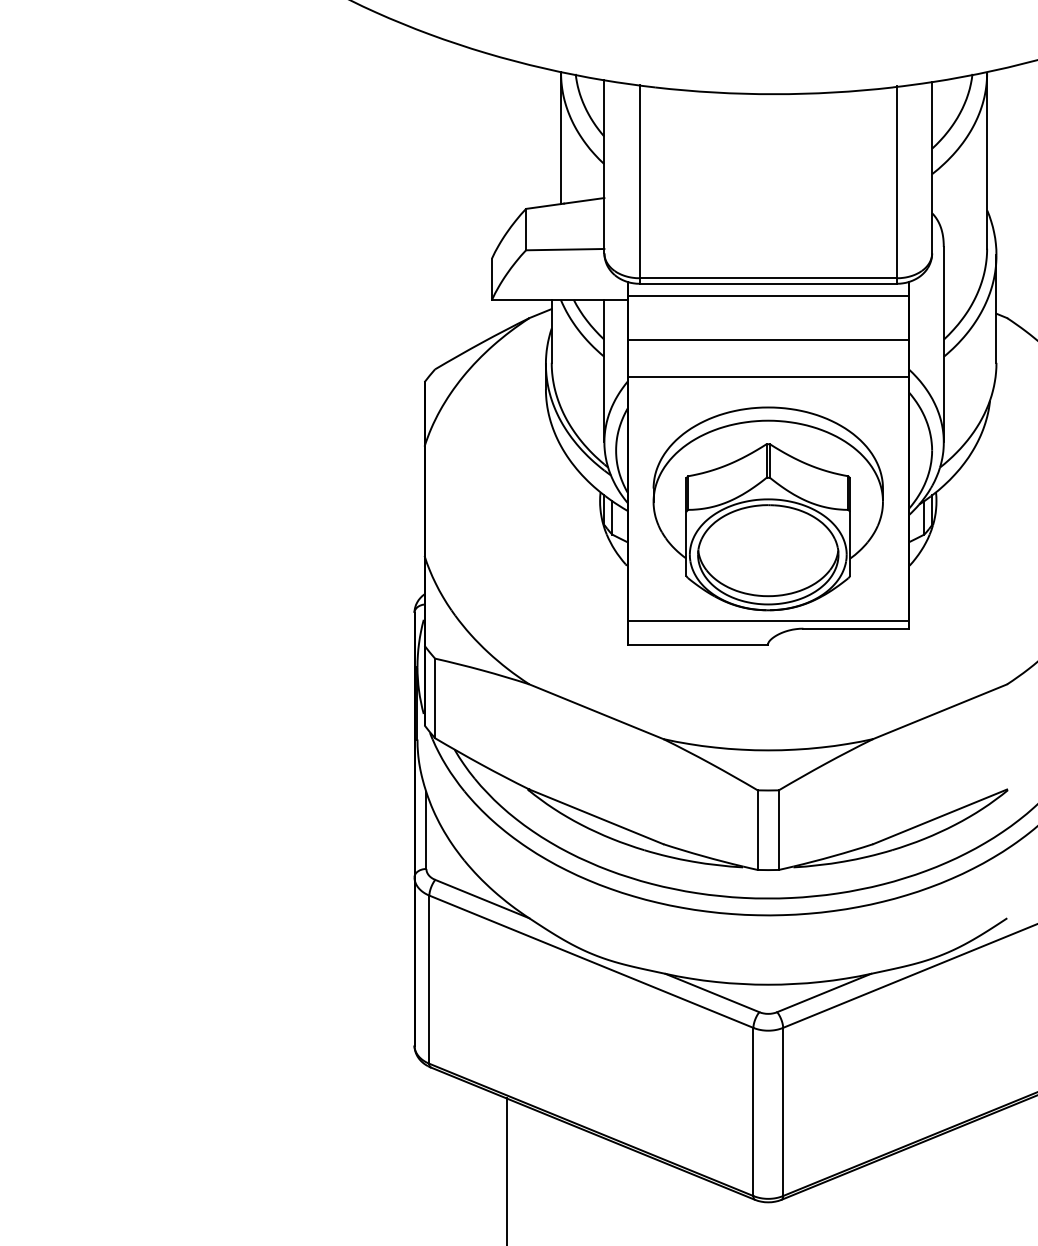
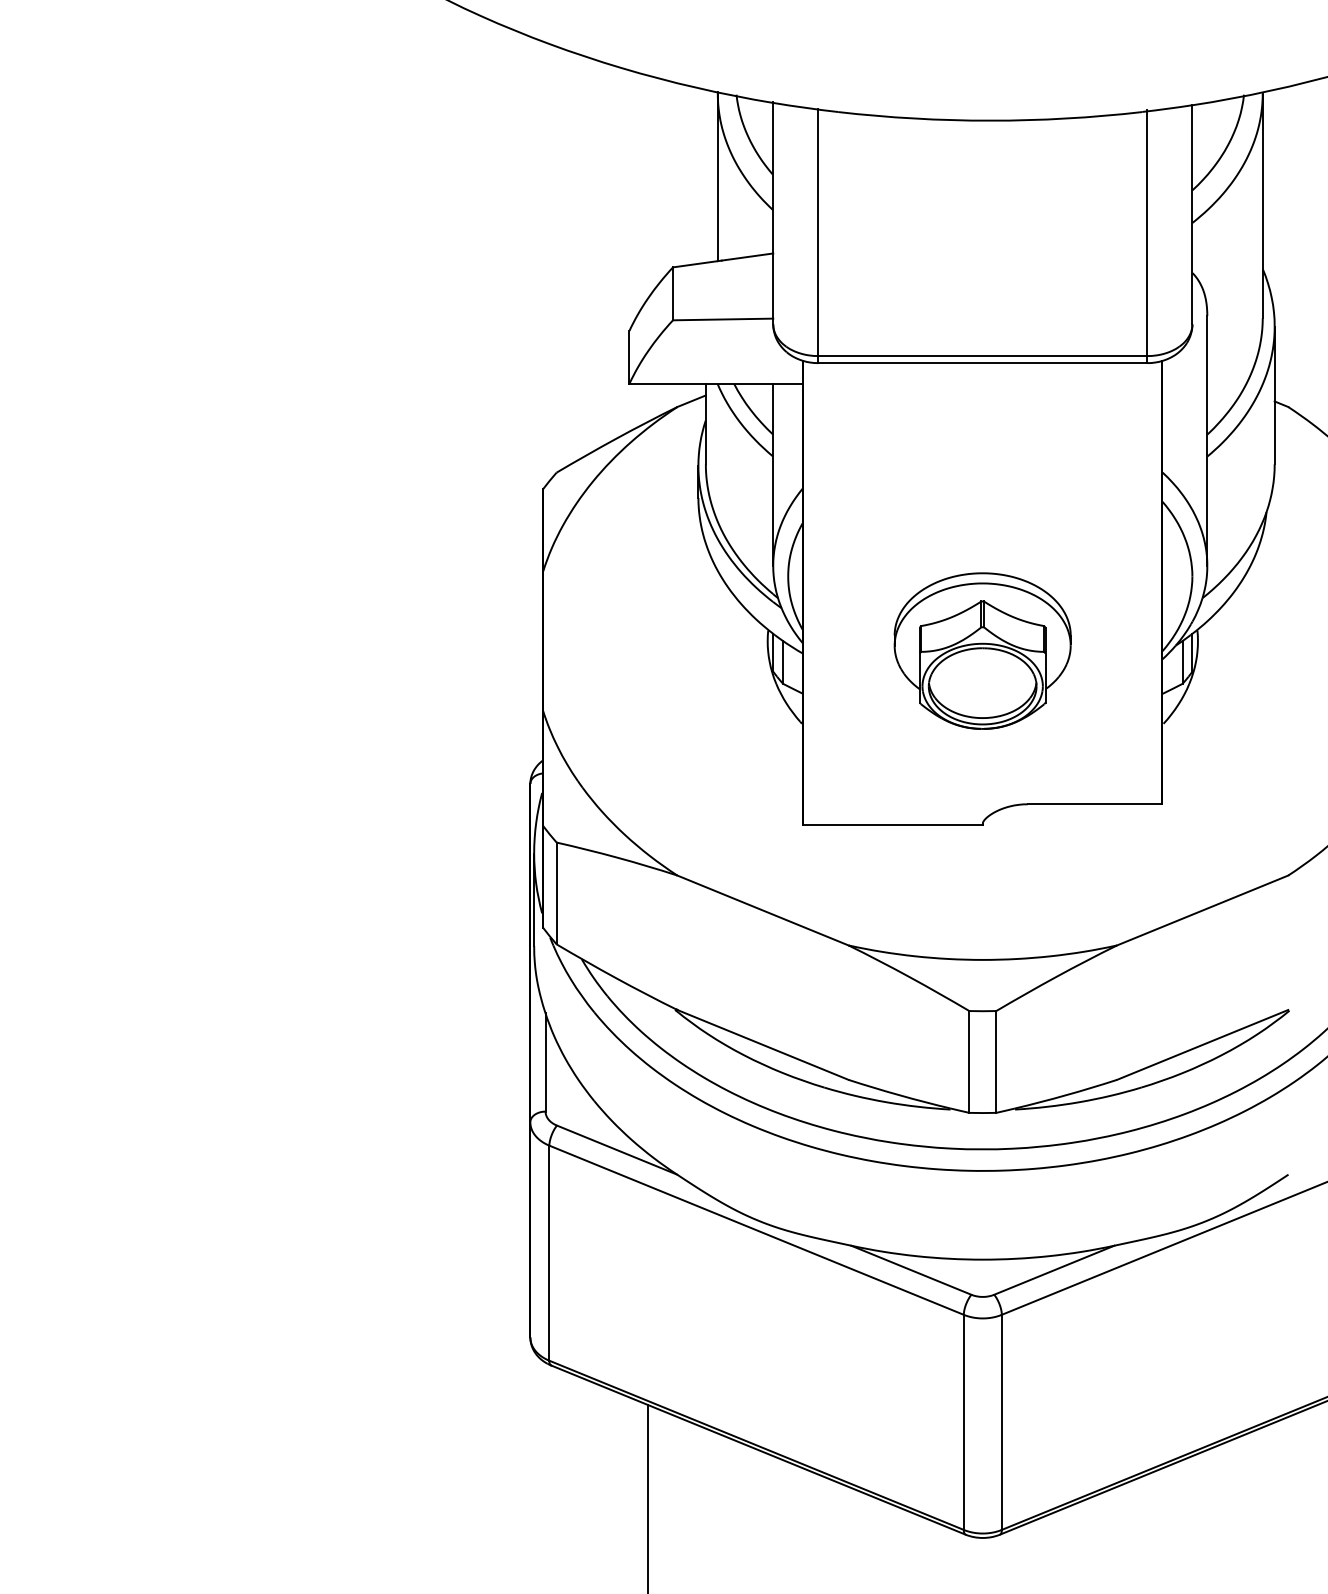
line: (767, 296) -> (981, 379), removed
line: (767, 339) -> (981, 434), removed
line: (767, 377) -> (981, 483), removed
part: (767, 508) -> (981, 650), size x0.6
line: (767, 621) -> (981, 795), removed

